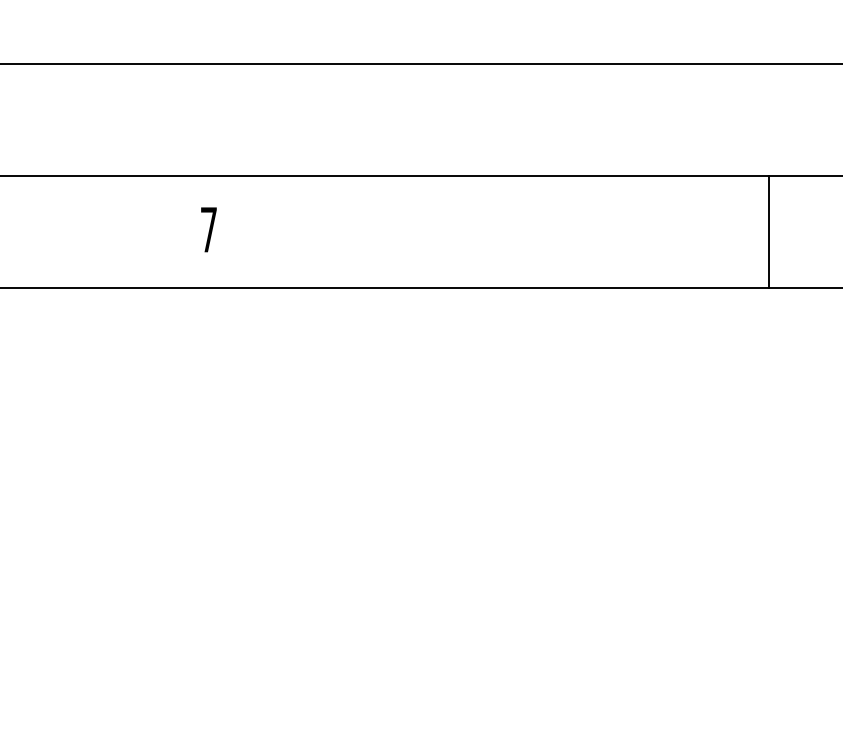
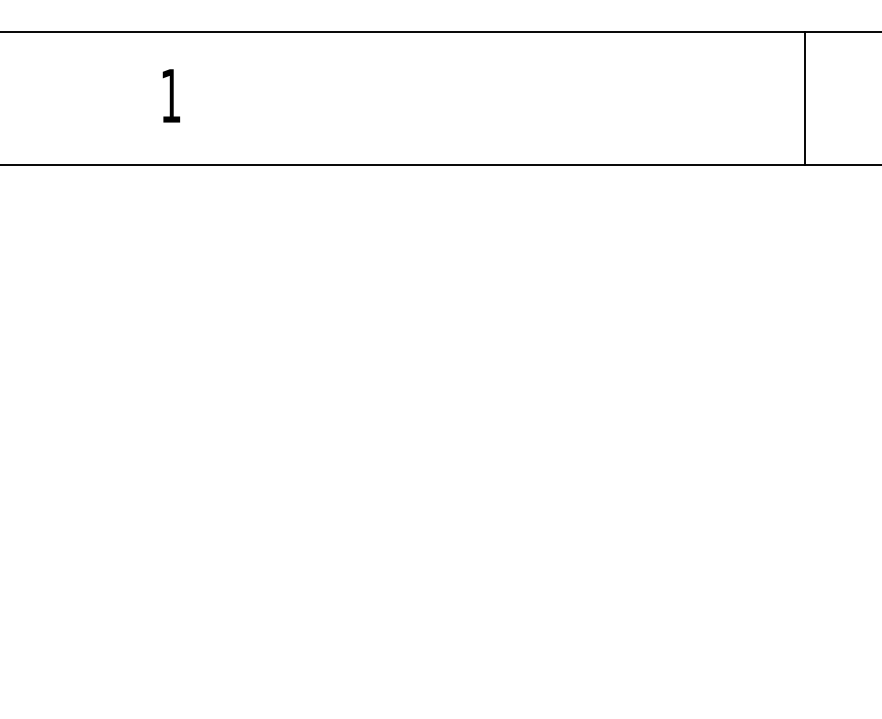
text: (208, 229) -> (170, 95), 7 -> 1
line: (768, 231) -> (804, 97), moved

